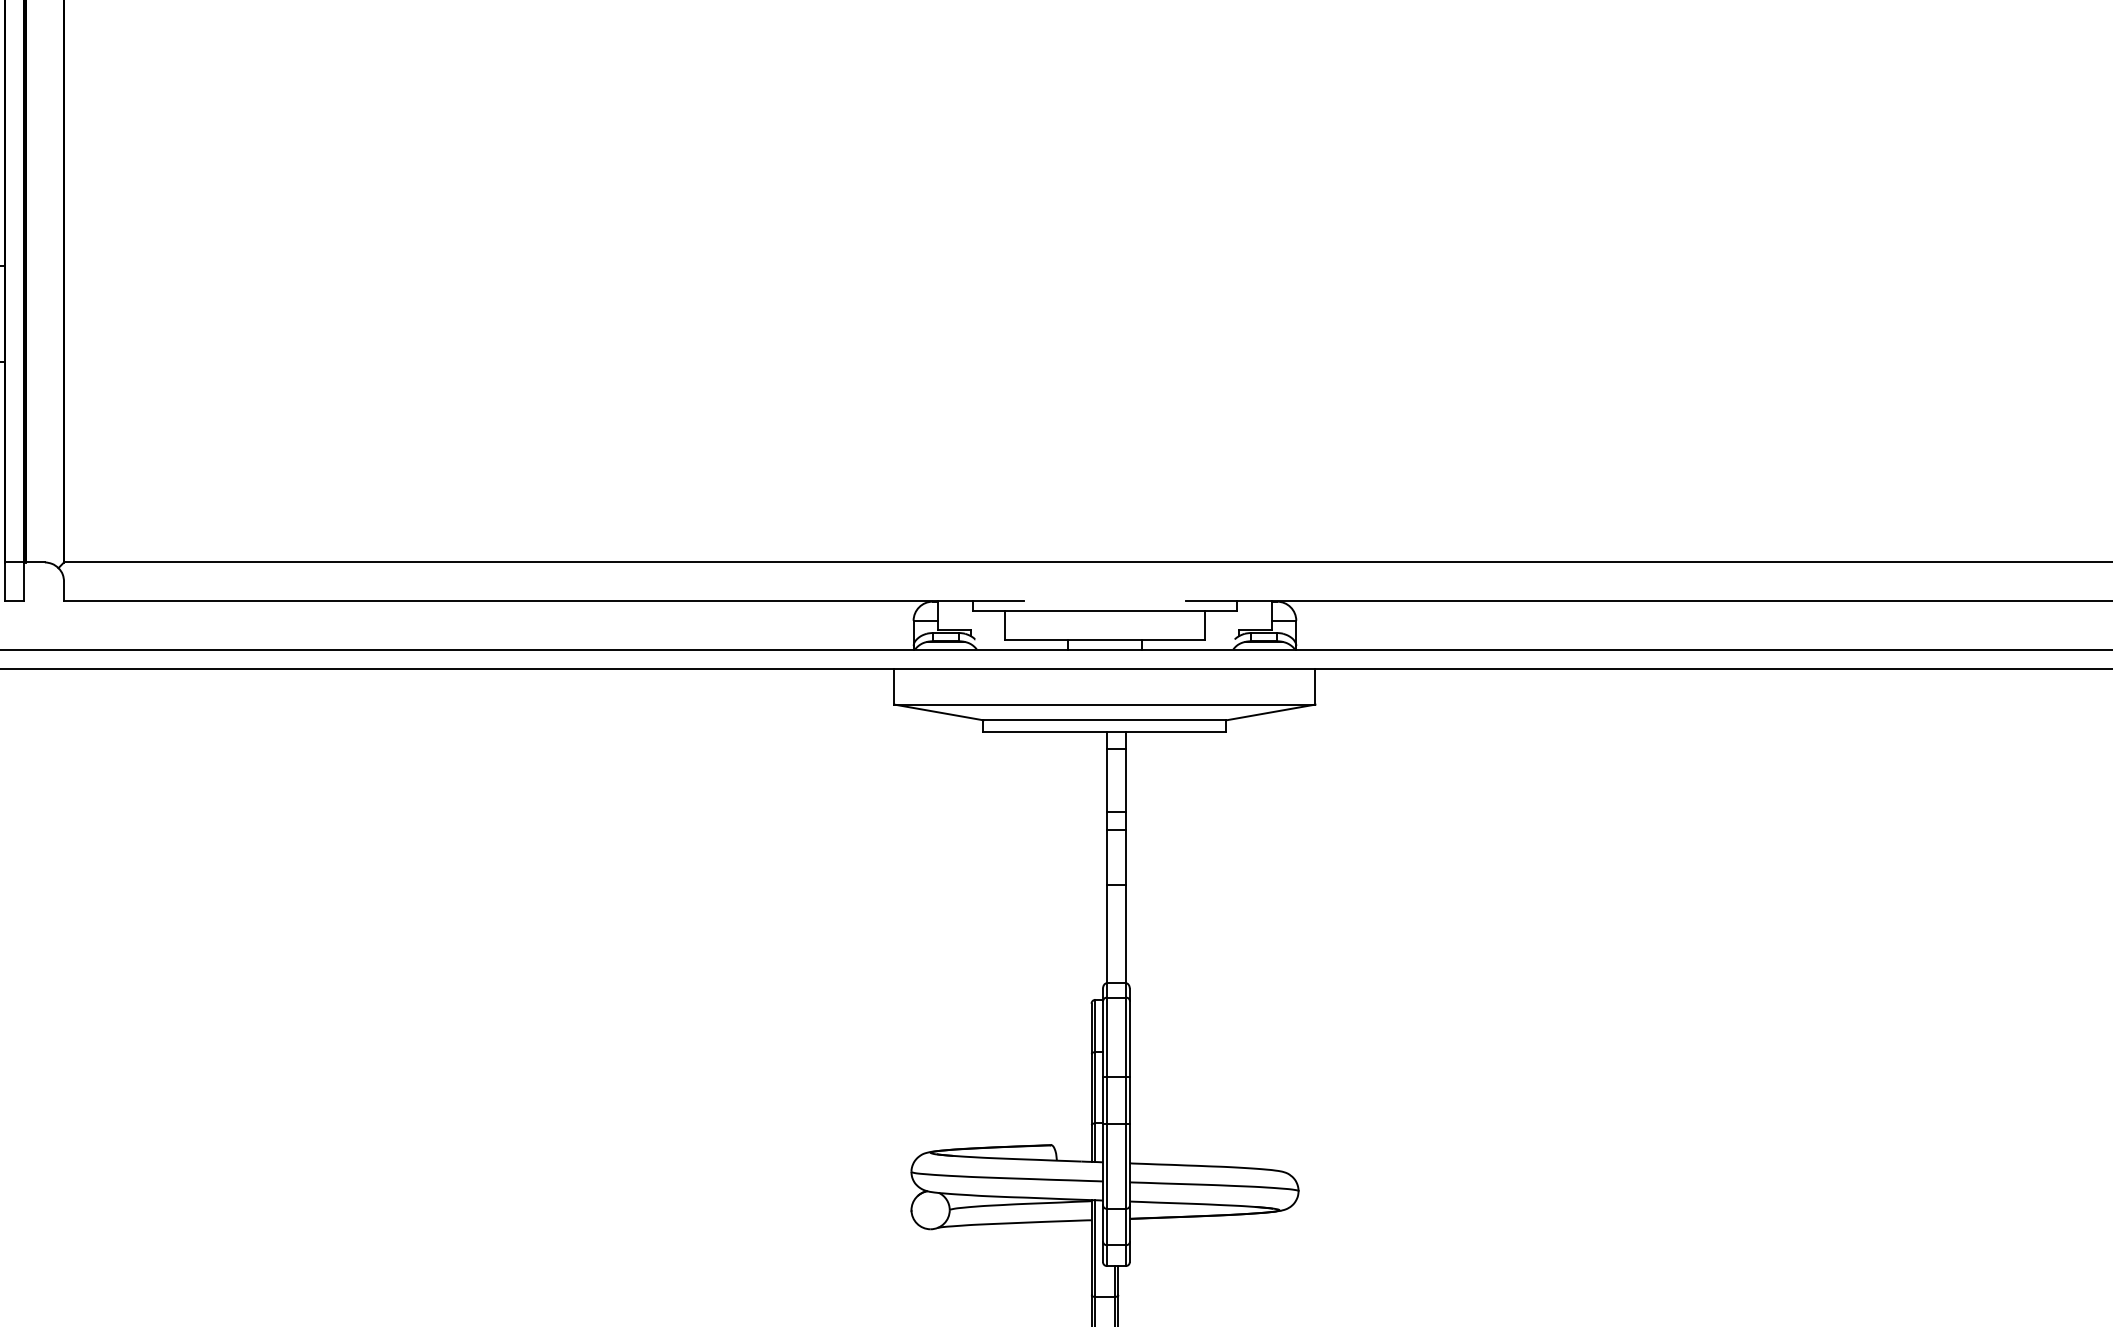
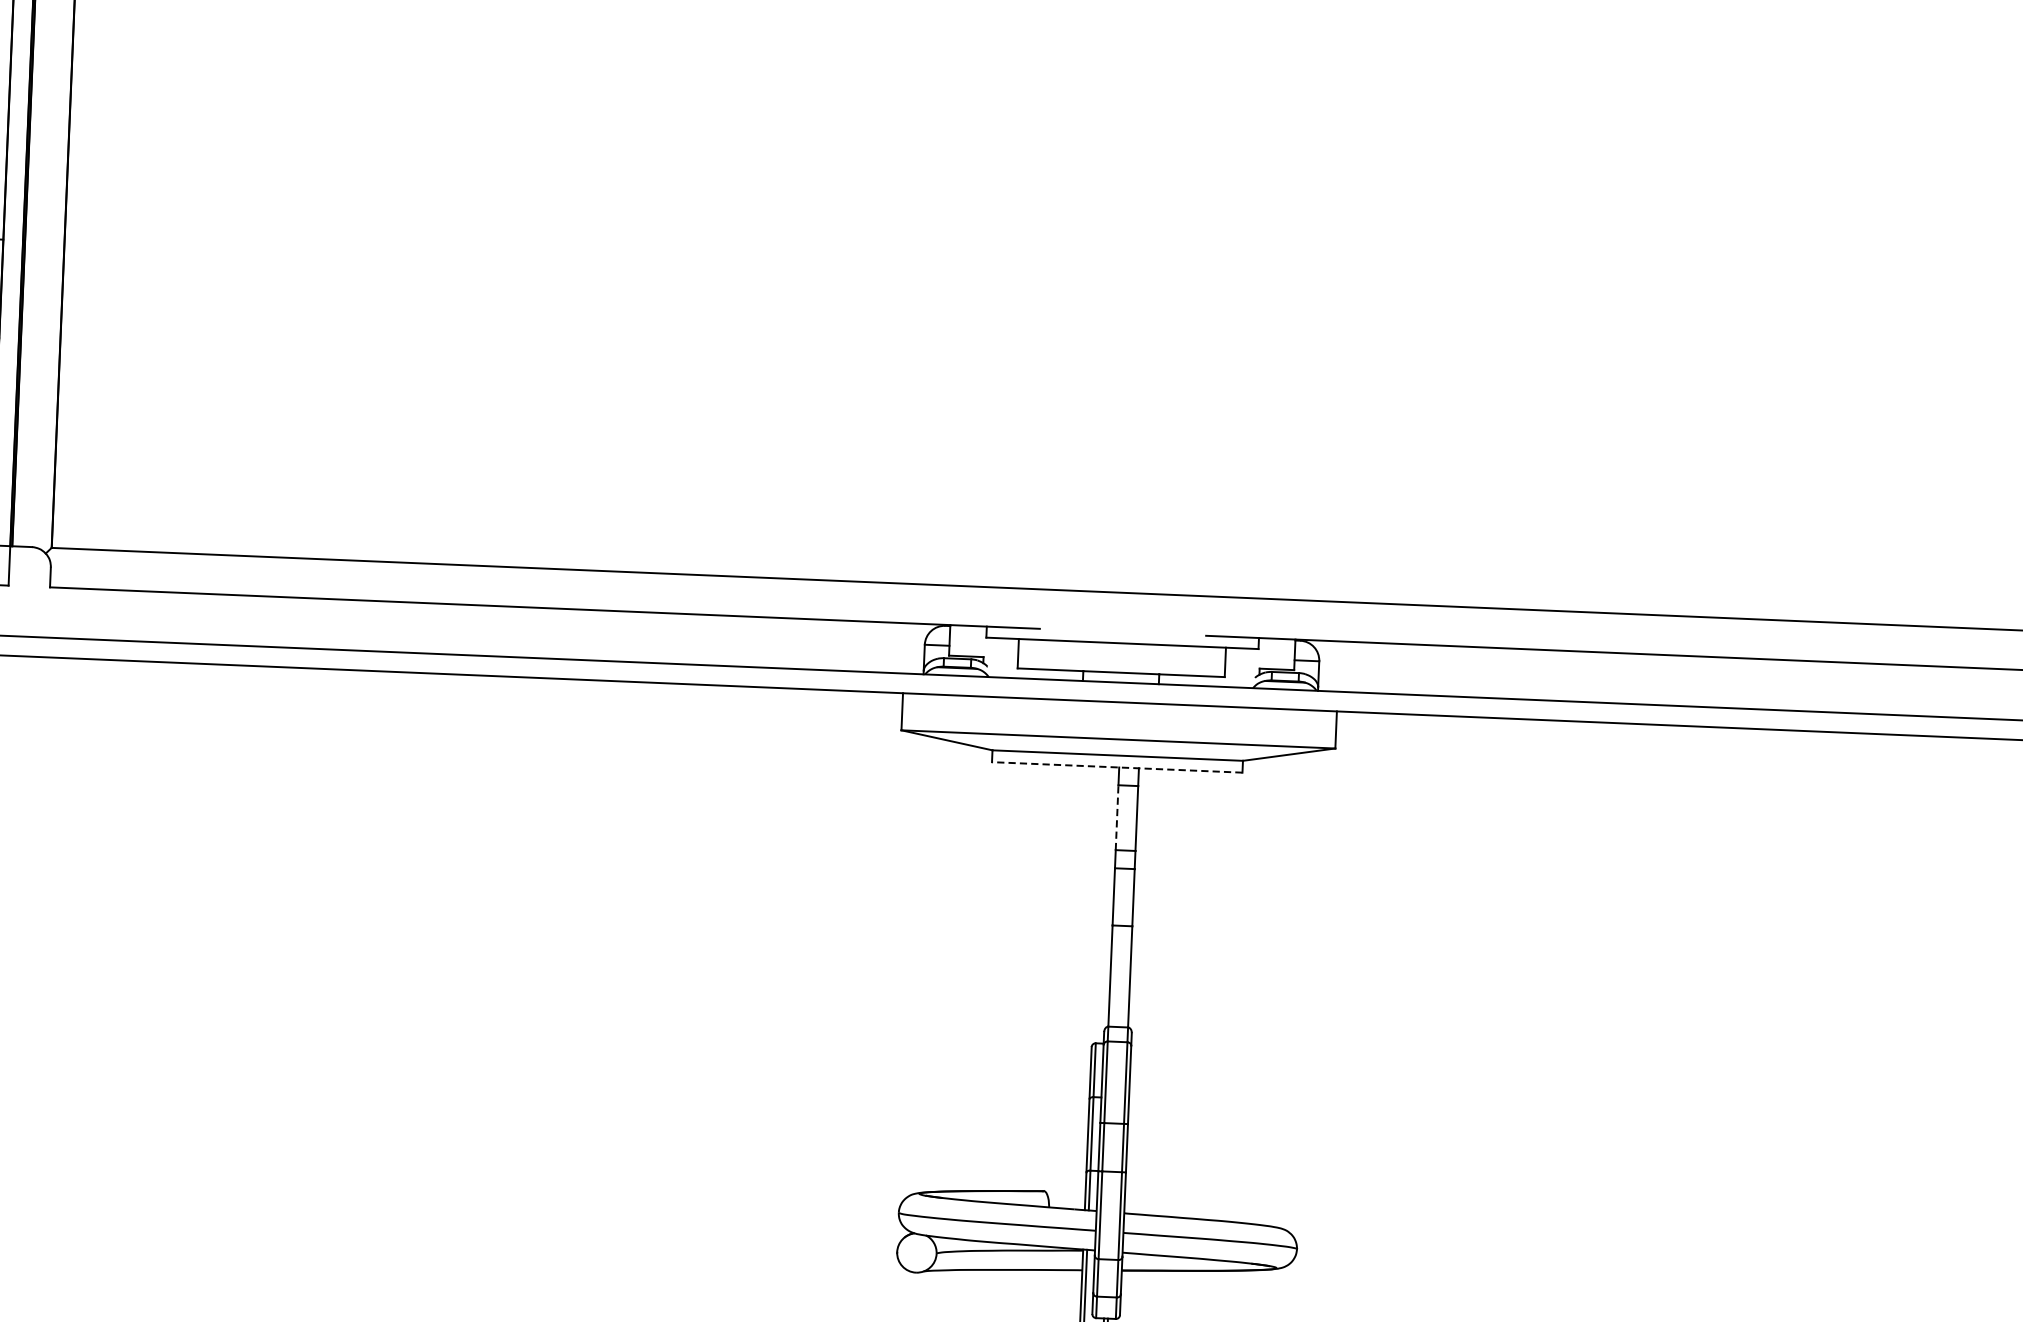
line: (1104, 731) -> (1116, 767), solid -> dashed
line: (1106, 779) -> (1116, 816), solid -> dashed

